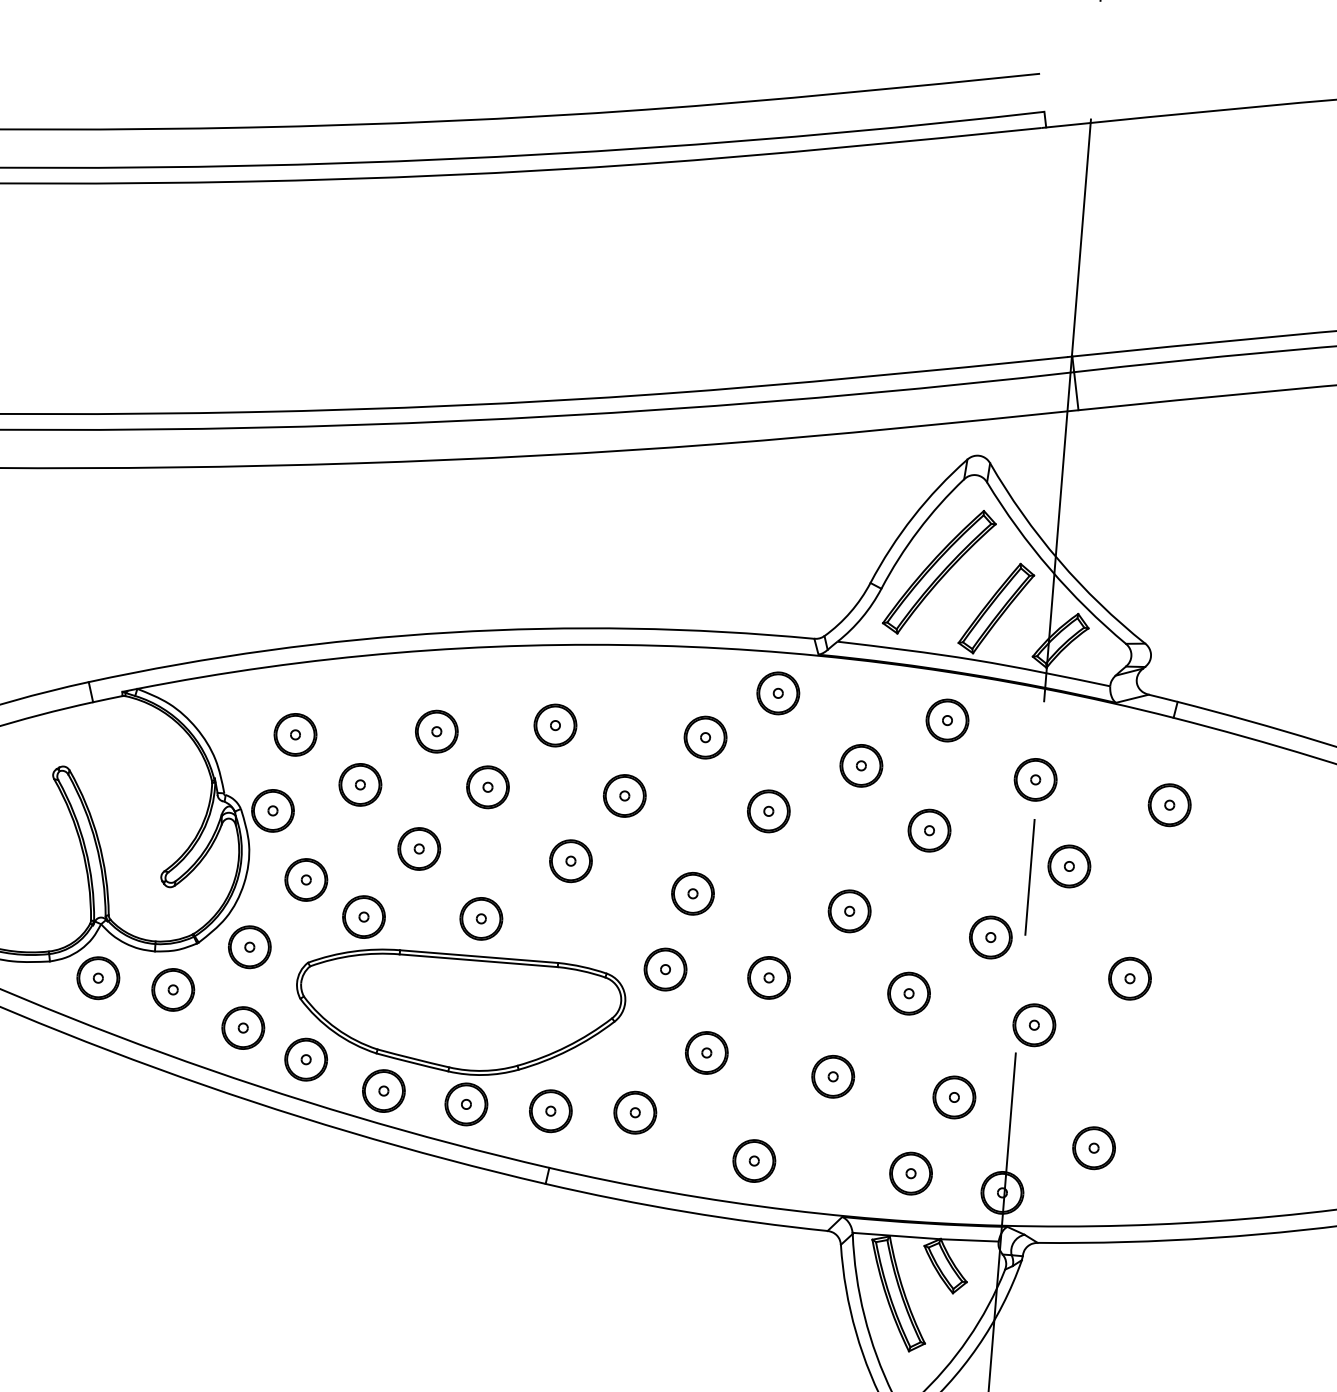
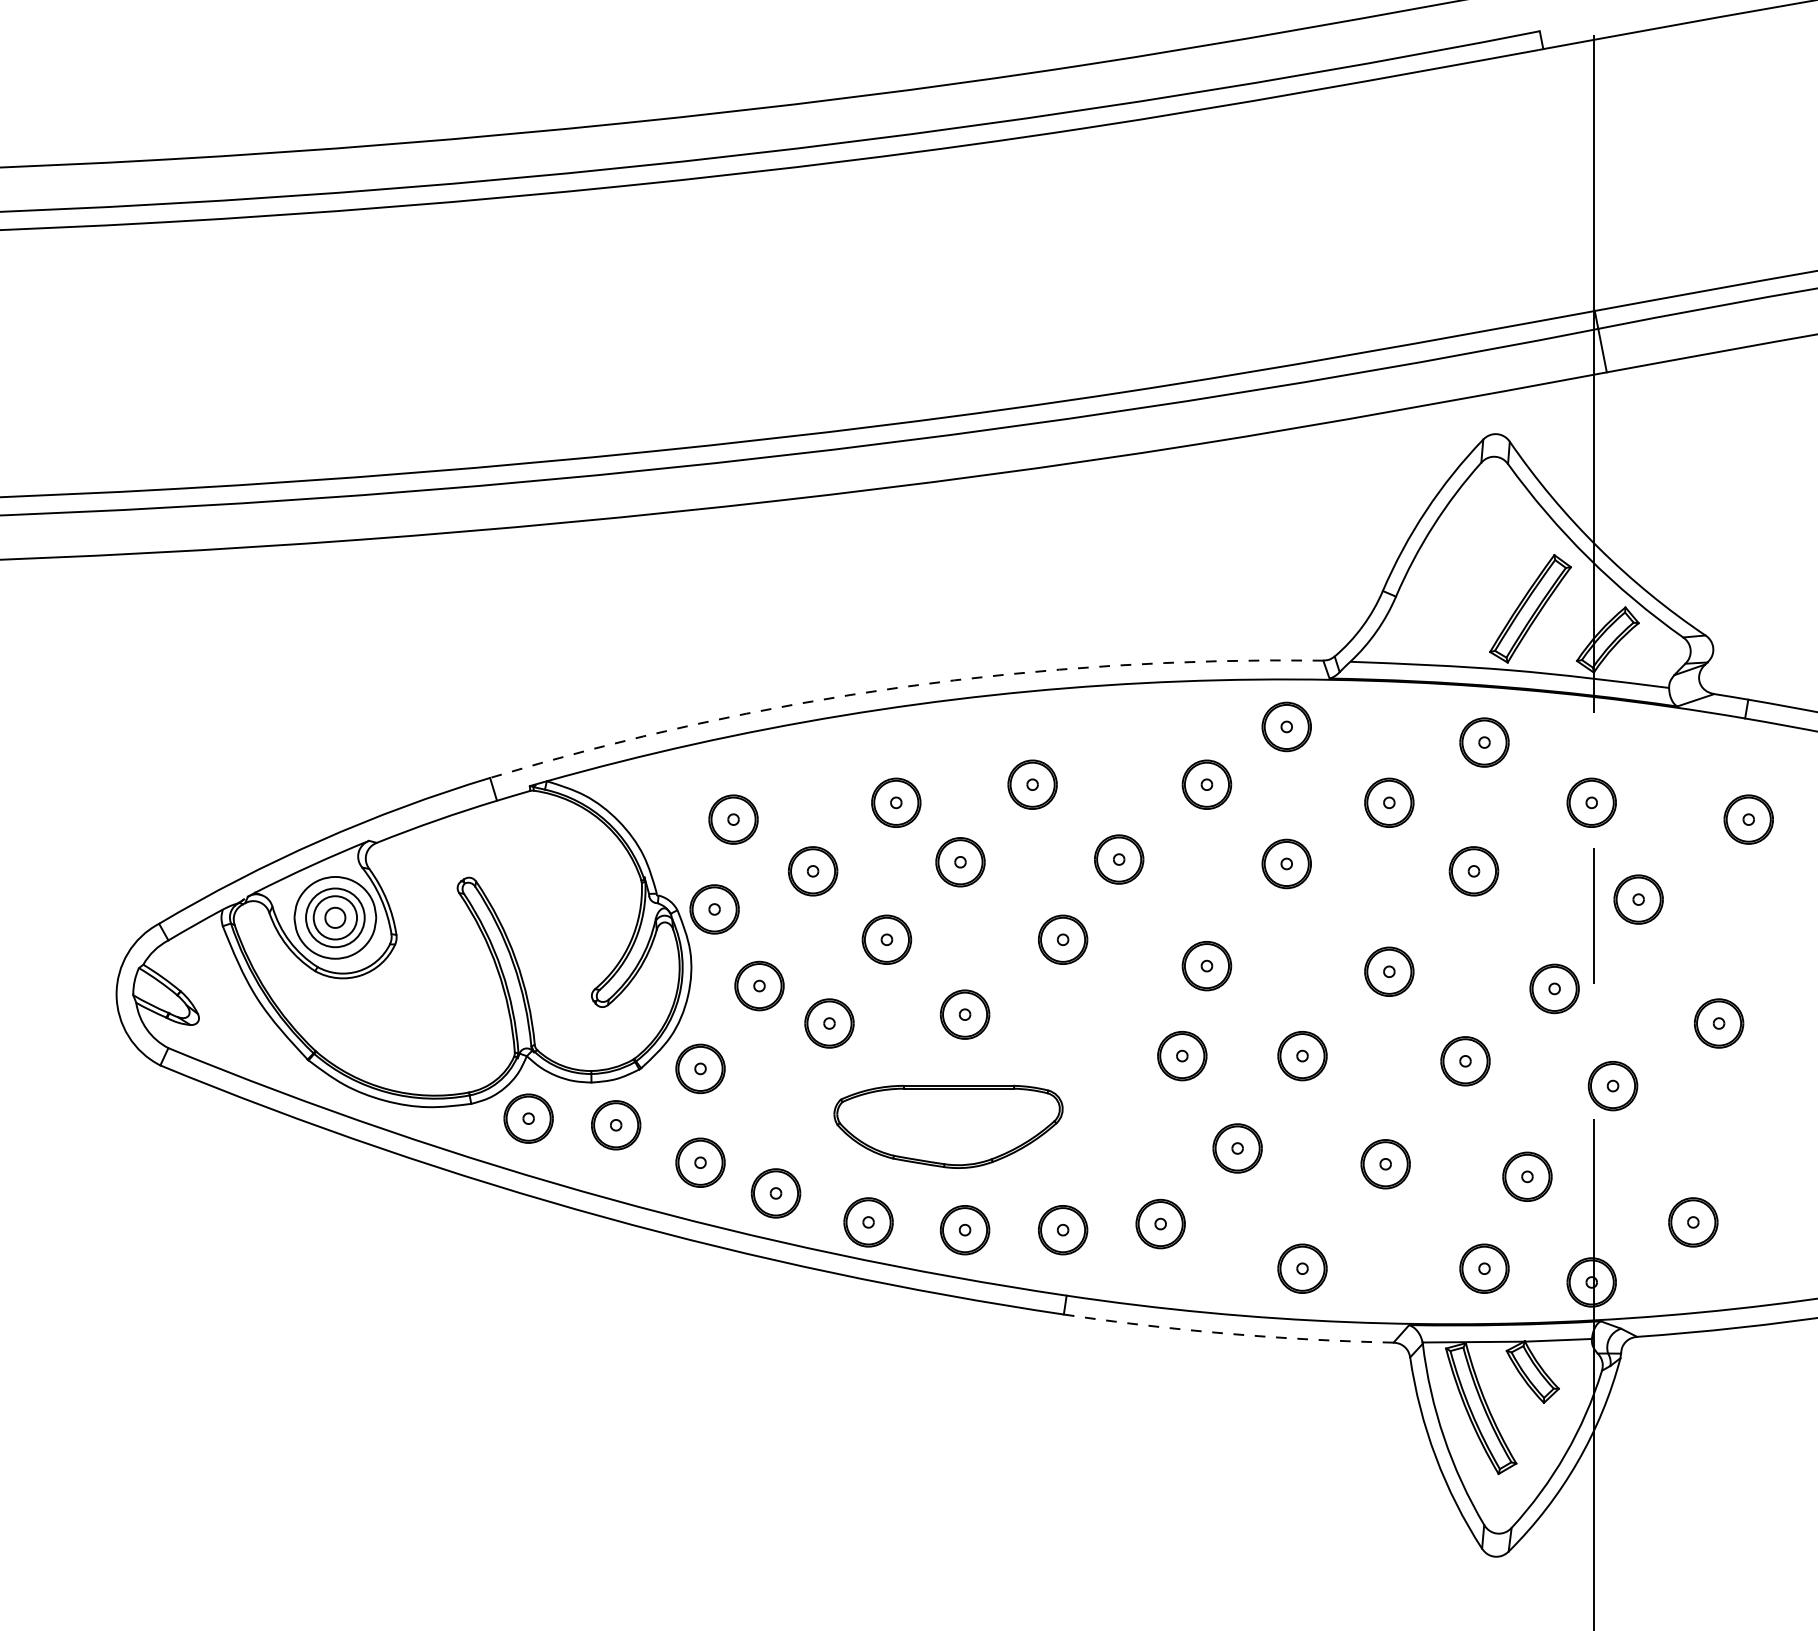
part: (939, 571) -> (1461, 571), removed
arc: (450, 632) -> (902, 687), solid -> dashed
part: (459, 1014) -> (948, 1126), size x0.6
arc: (686, 1211) -> (1228, 1333), solid -> dashed

